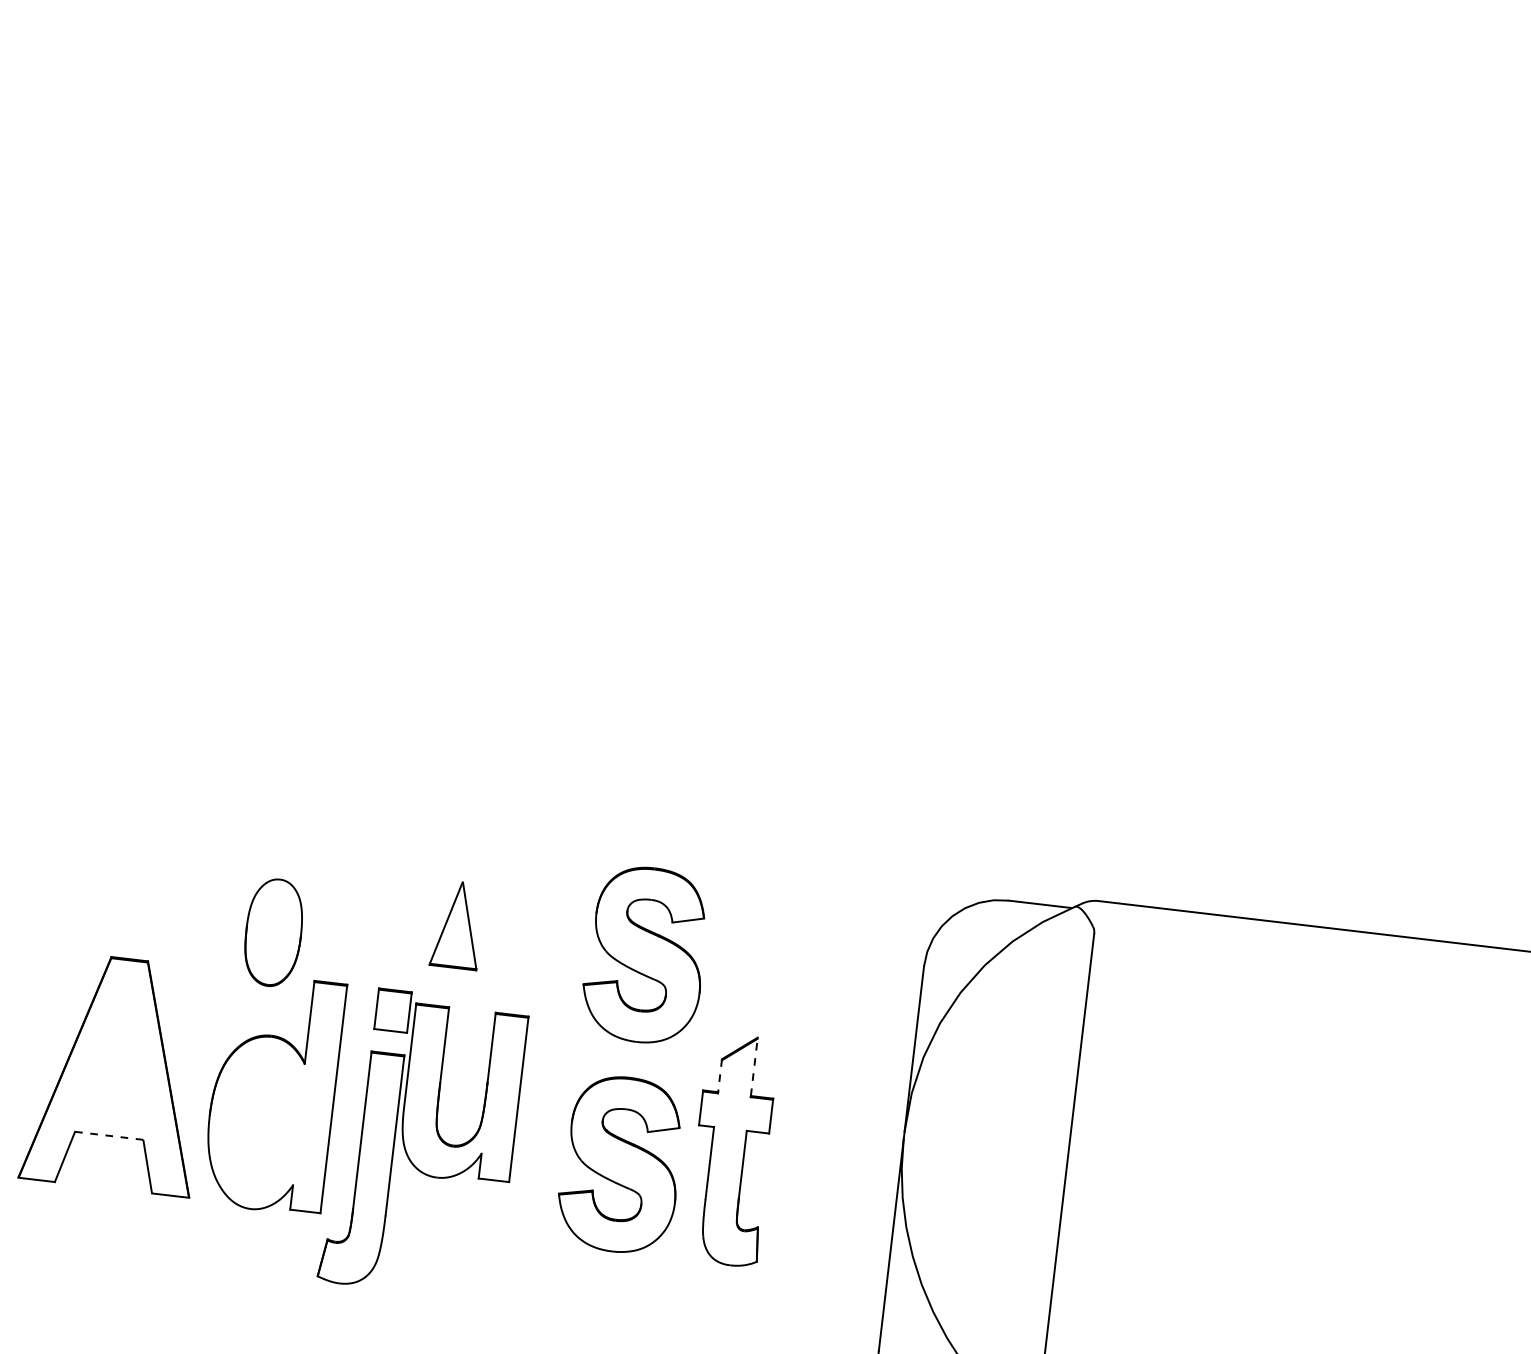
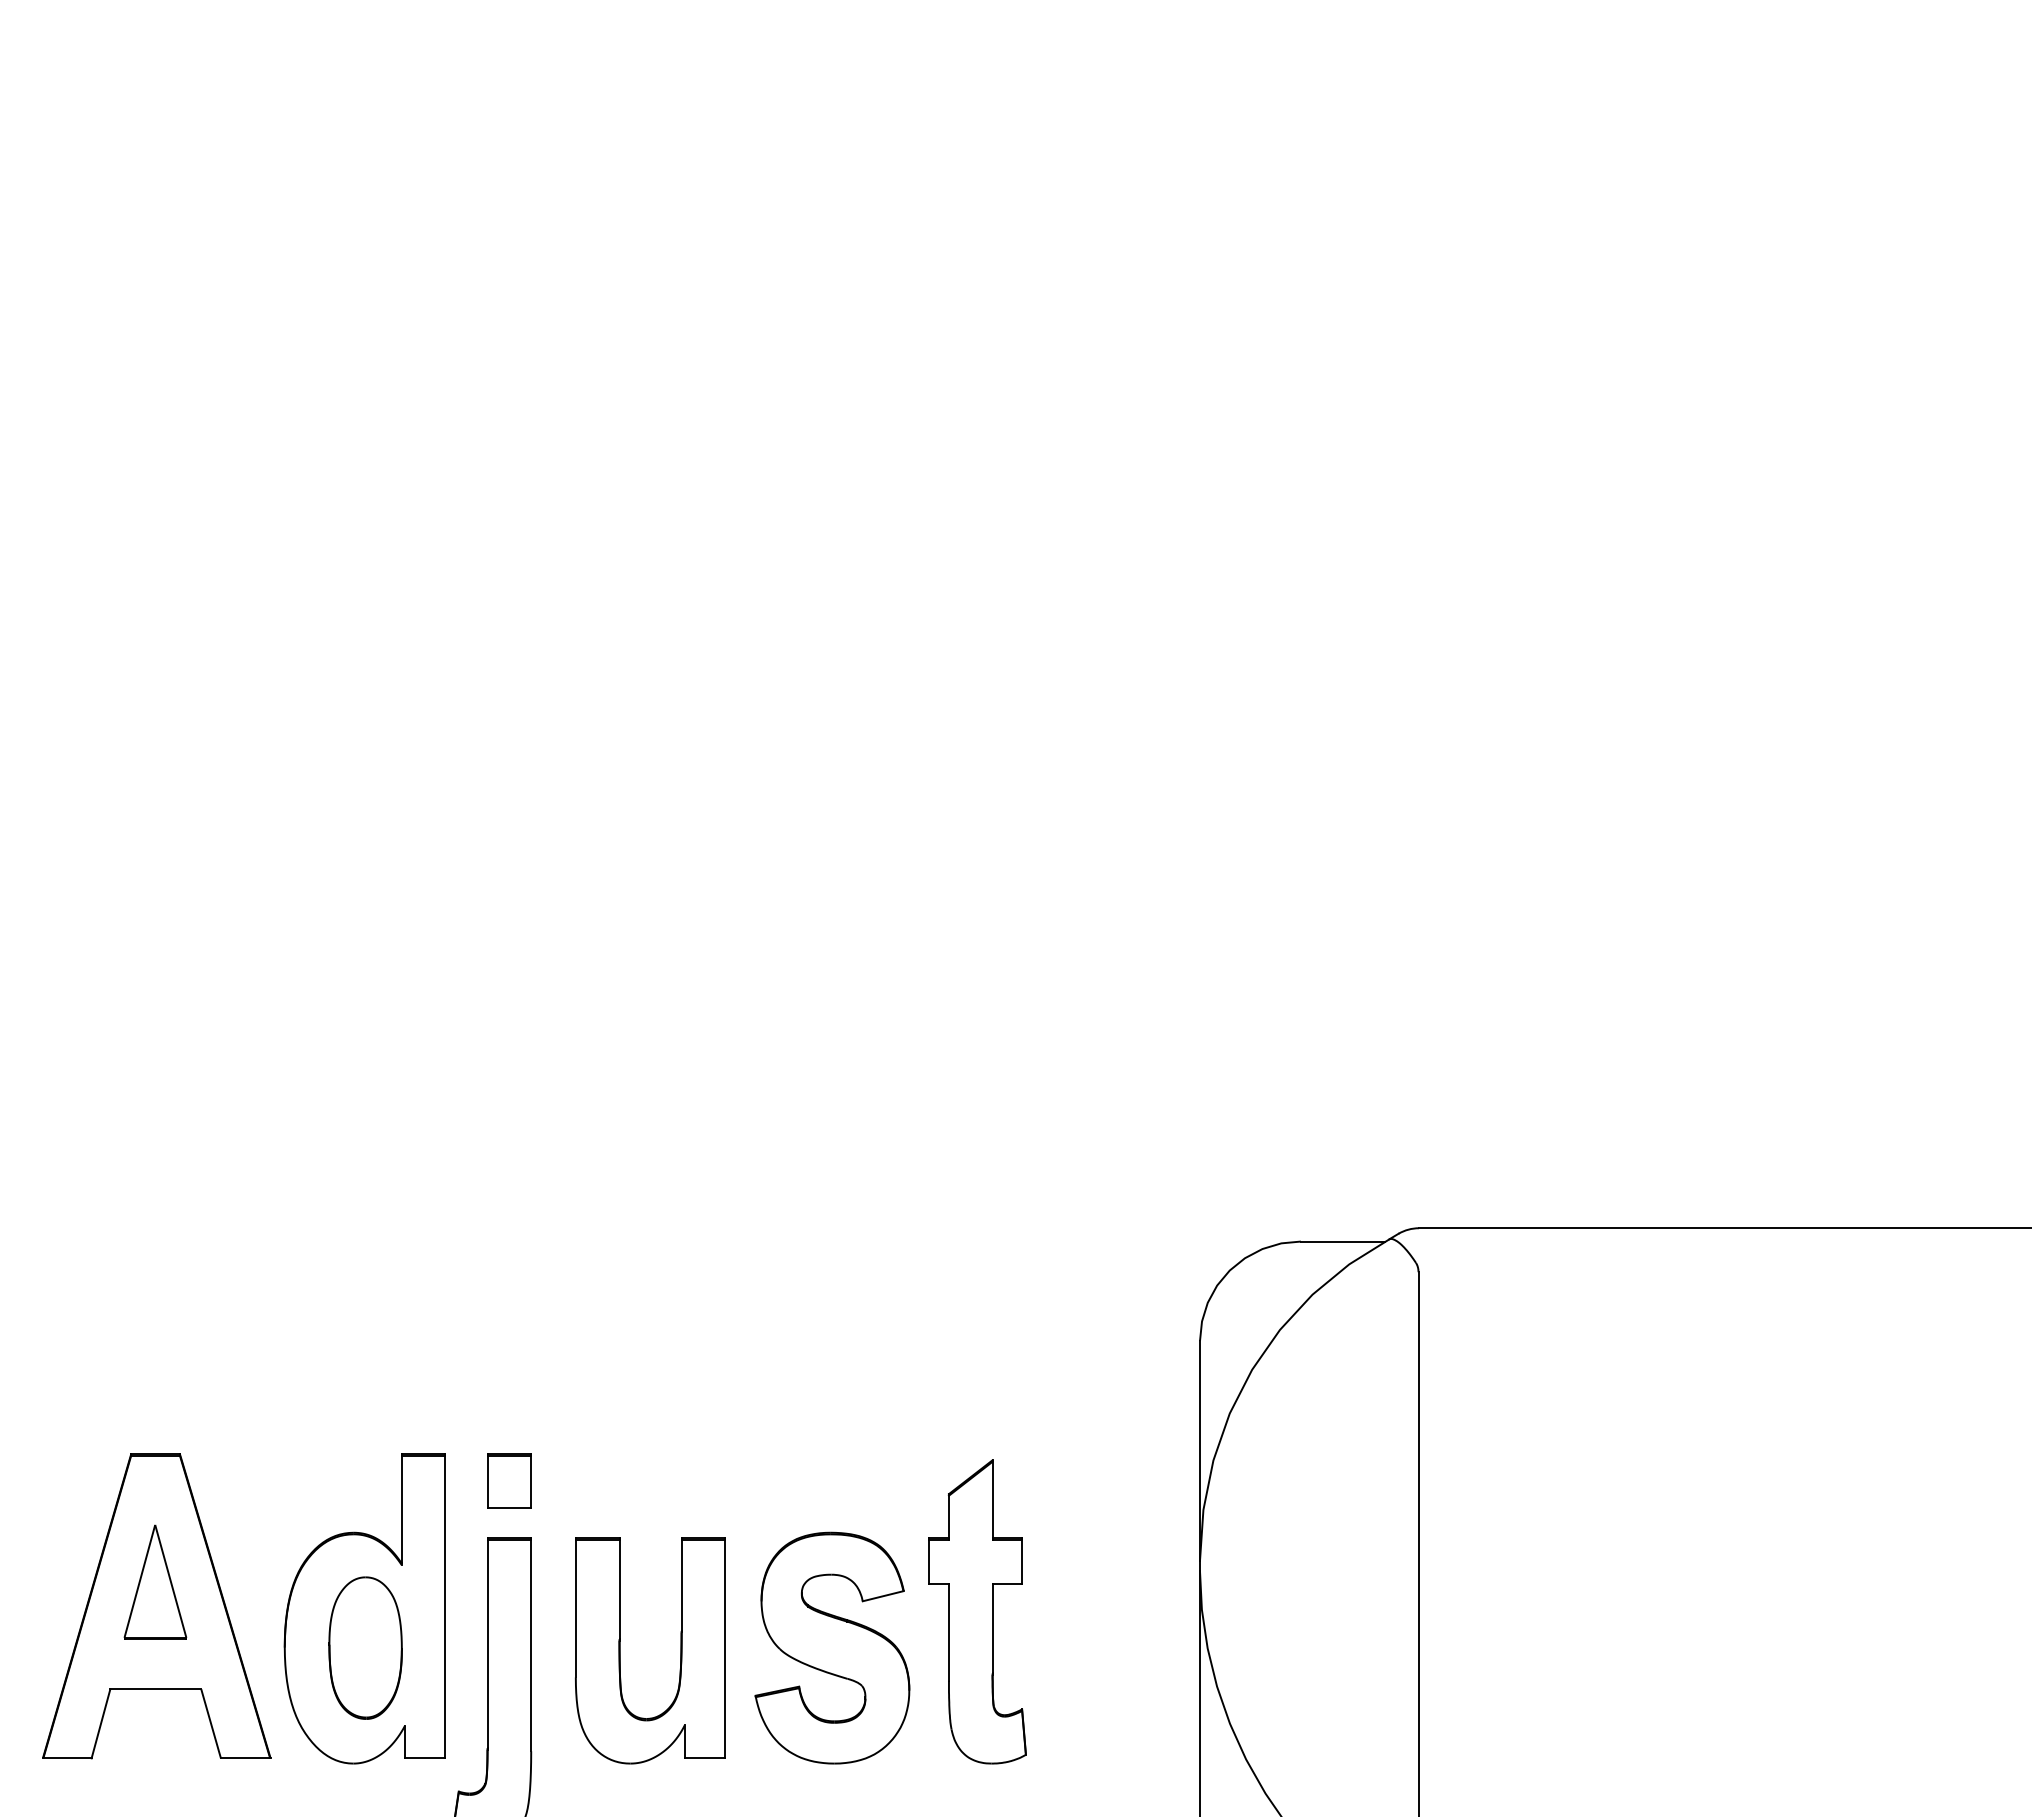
part: (458, 924) -> (155, 1581), moved
part: (273, 932) -> (365, 1647), moved
part: (645, 954) -> (832, 1368), removed
line: (754, 1067) -> (992, 1499), dashed -> solid
line: (719, 1075) -> (948, 1516), dashed -> solid
part: (439, 1091) -> (620, 1650), moved
line: (108, 1135) -> (155, 1689), dashed -> solid

